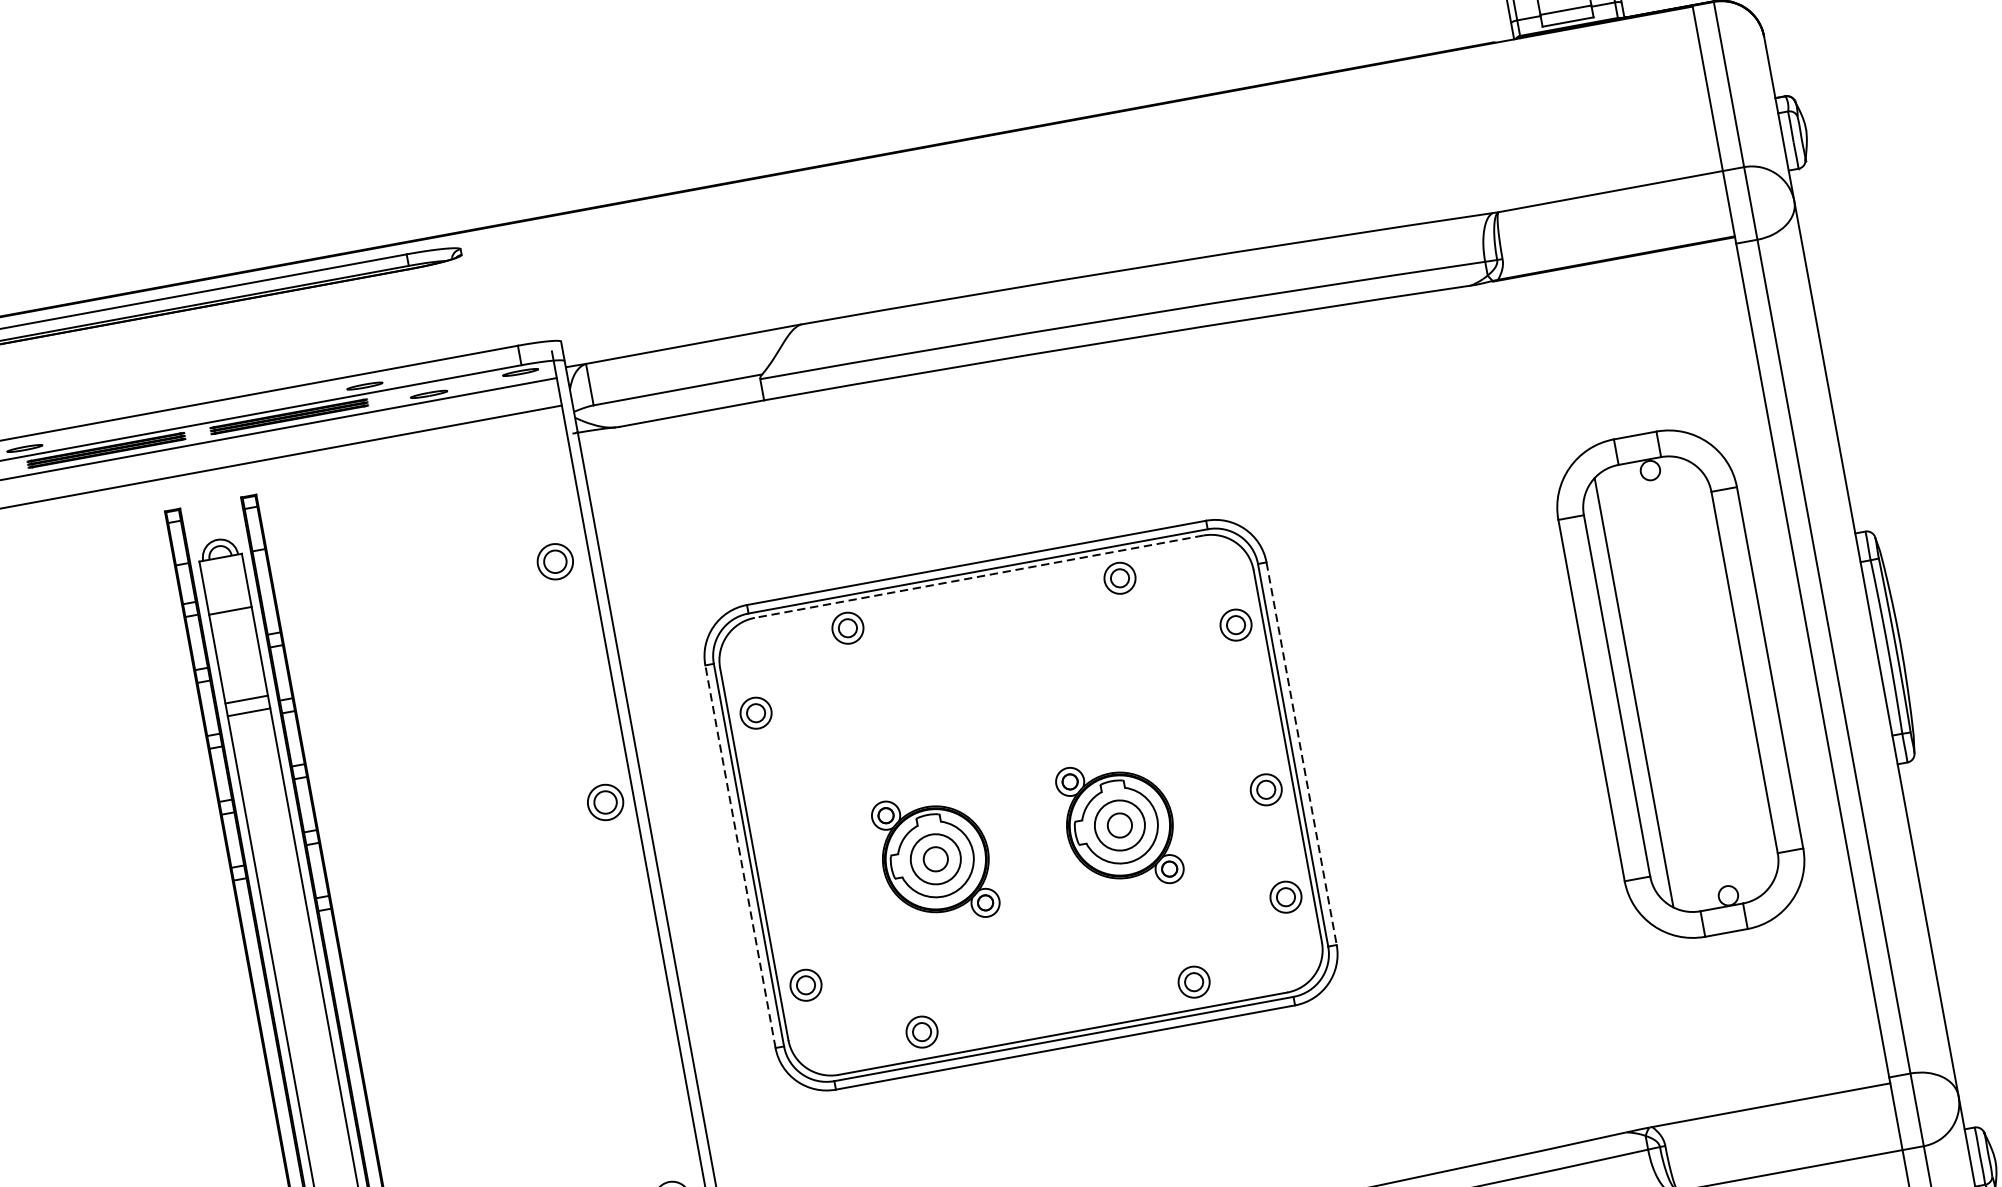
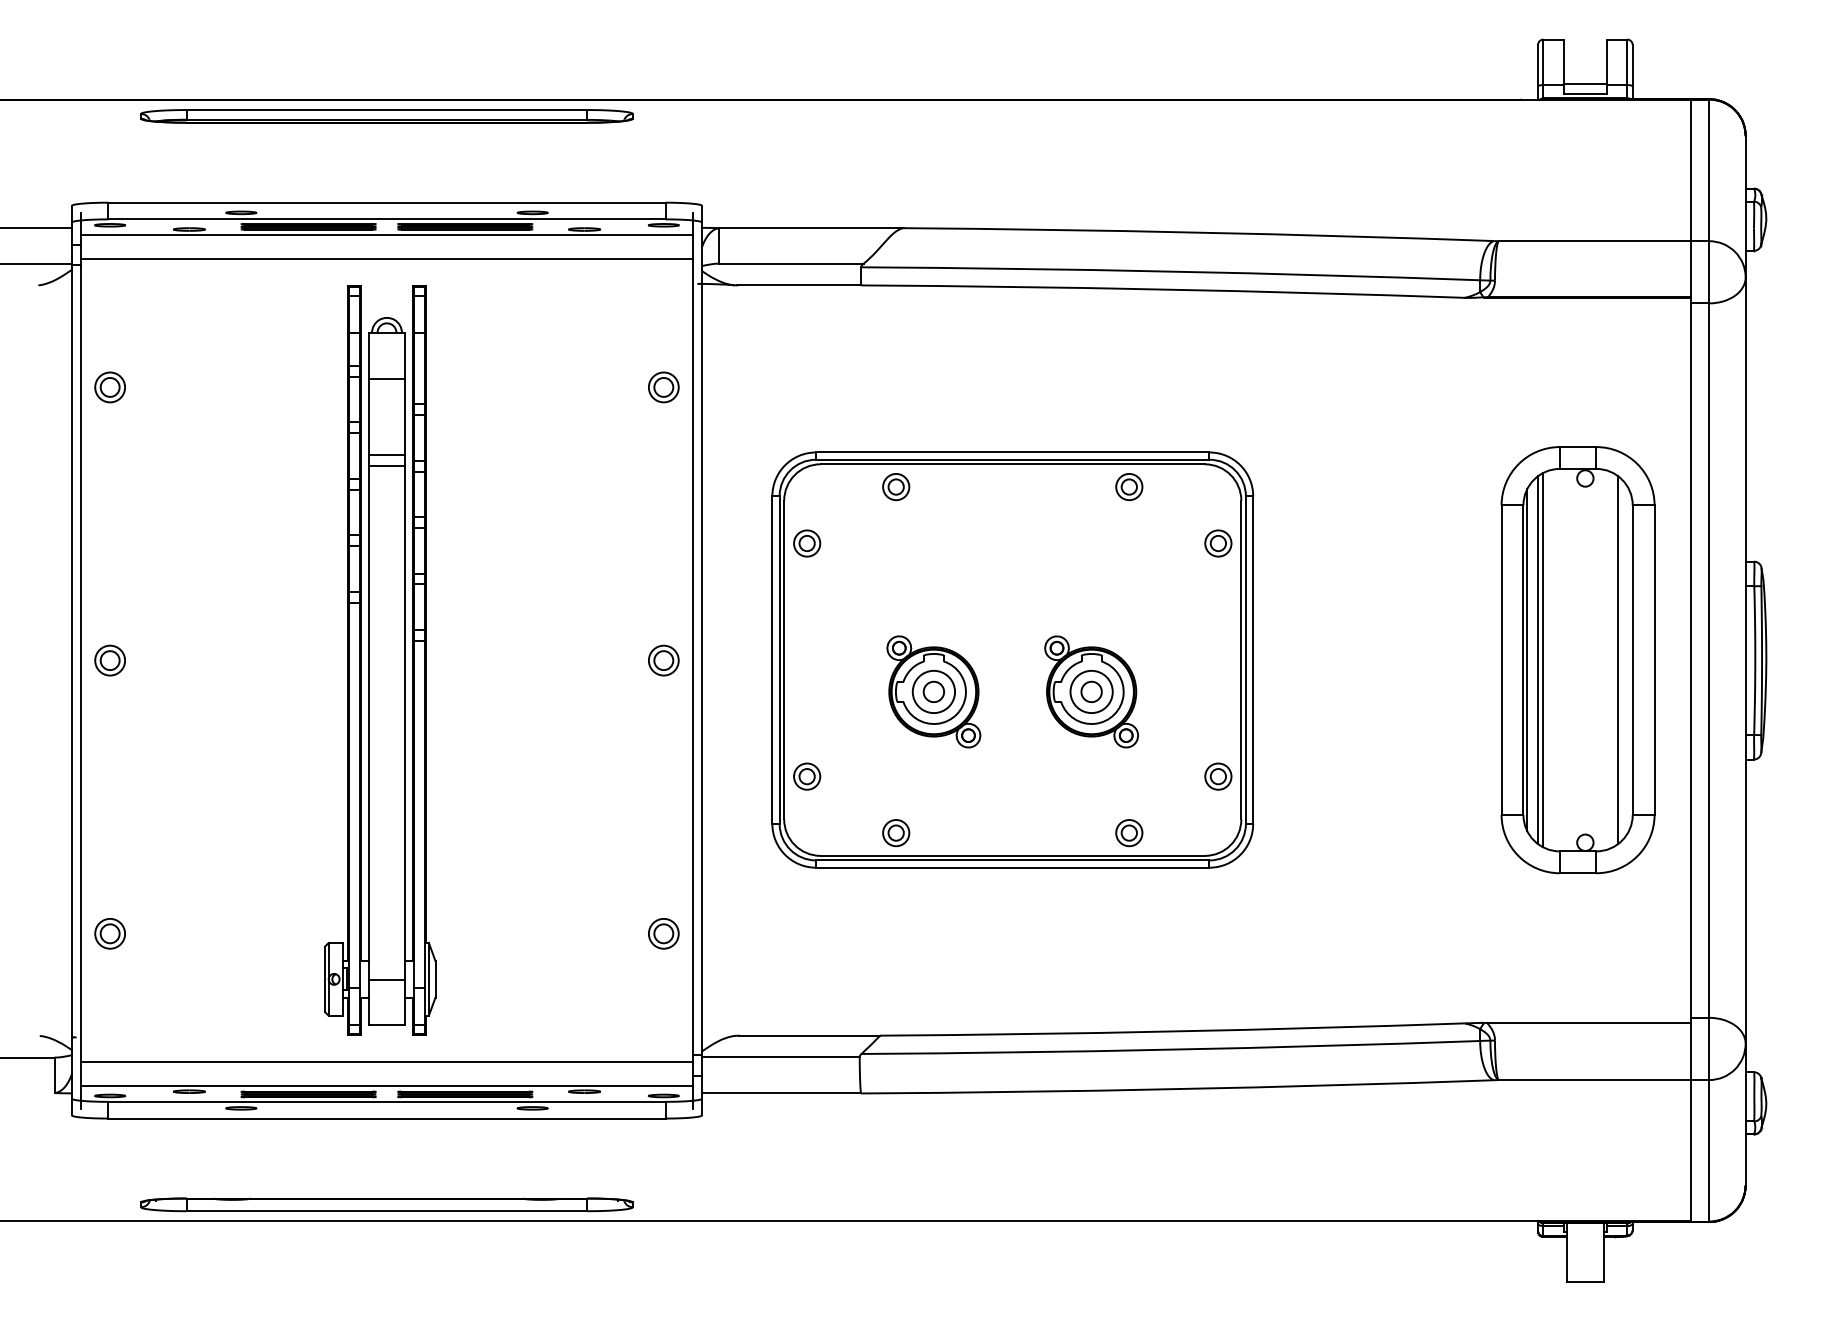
line: (978, 577) -> (1012, 464), dashed -> solid
line: (1727, 674) -> (1618, 659), added
line: (1640, 690) -> (1543, 659), added
line: (1621, 694) -> (1527, 659), added
line: (1302, 754) -> (1253, 660), dashed -> solid
part: (1266, 789) -> (1218, 684), removed
part: (605, 802) -> (663, 660), moved
line: (740, 857) -> (772, 660), dashed -> solid

